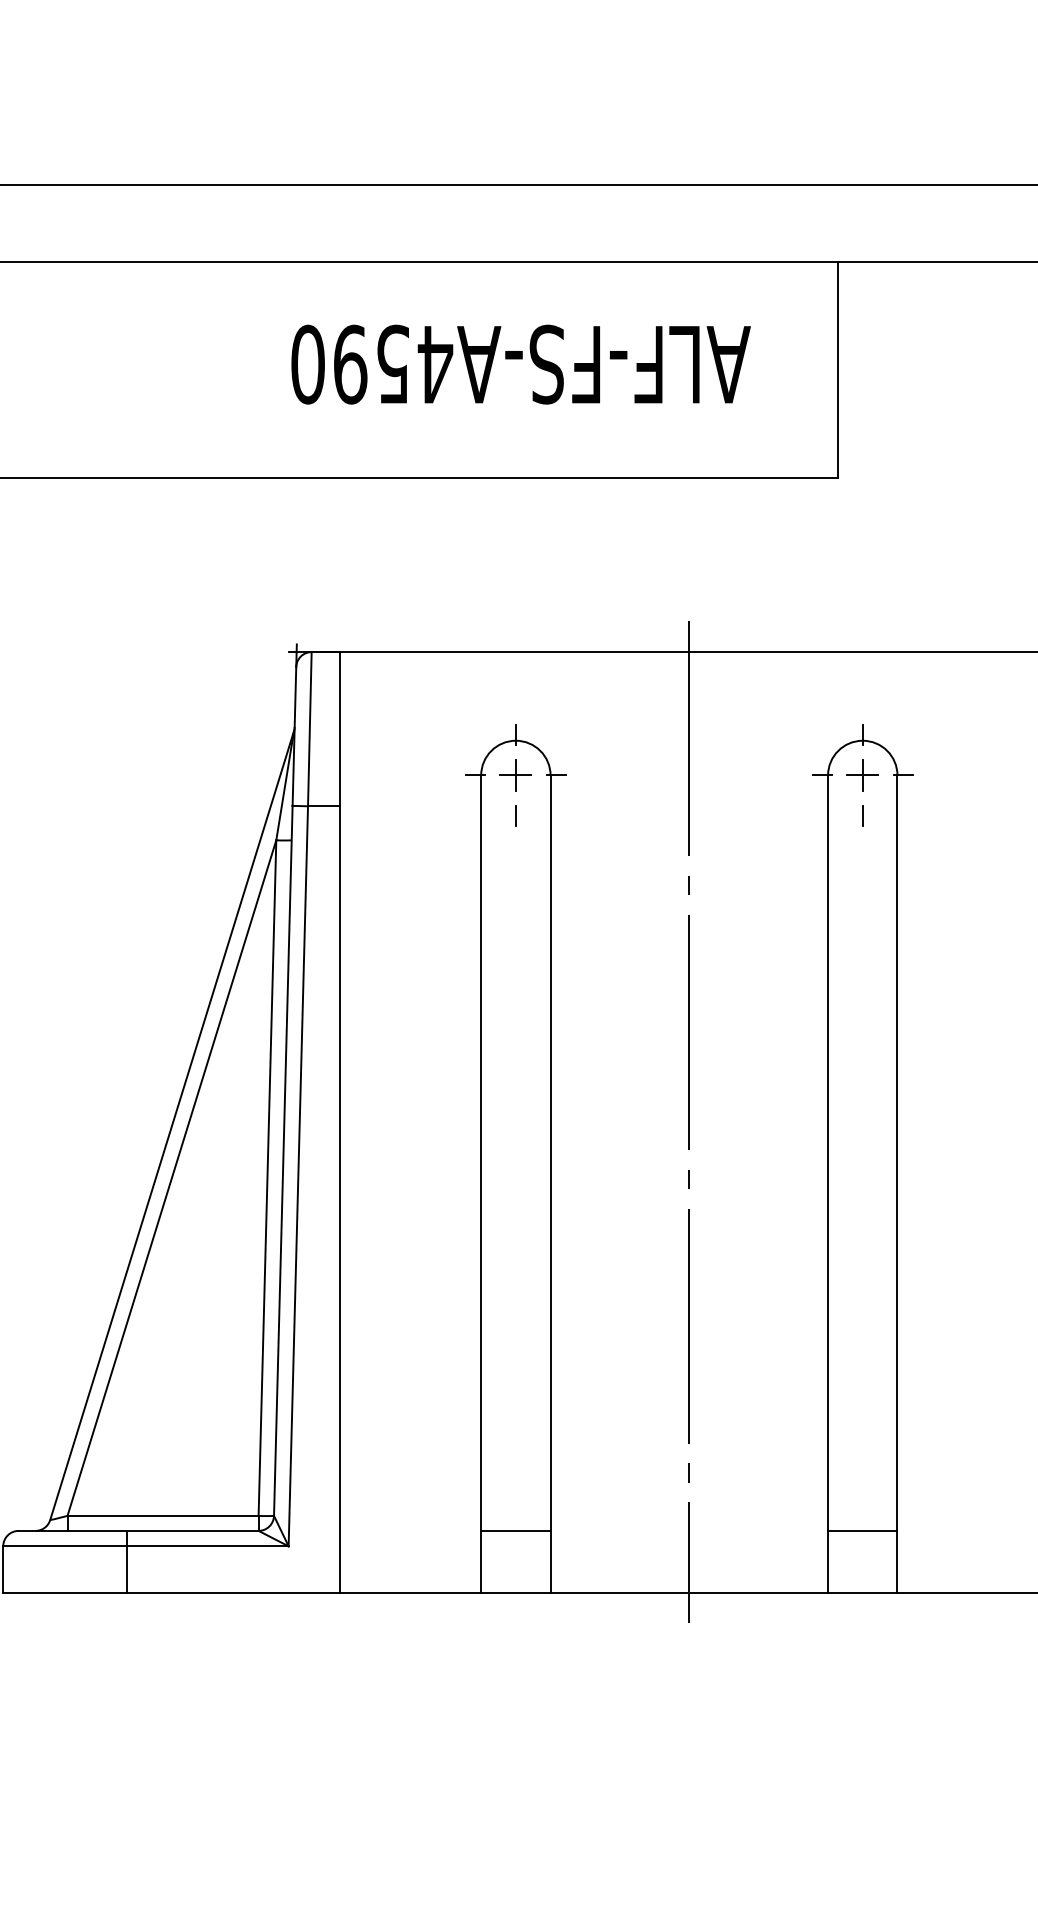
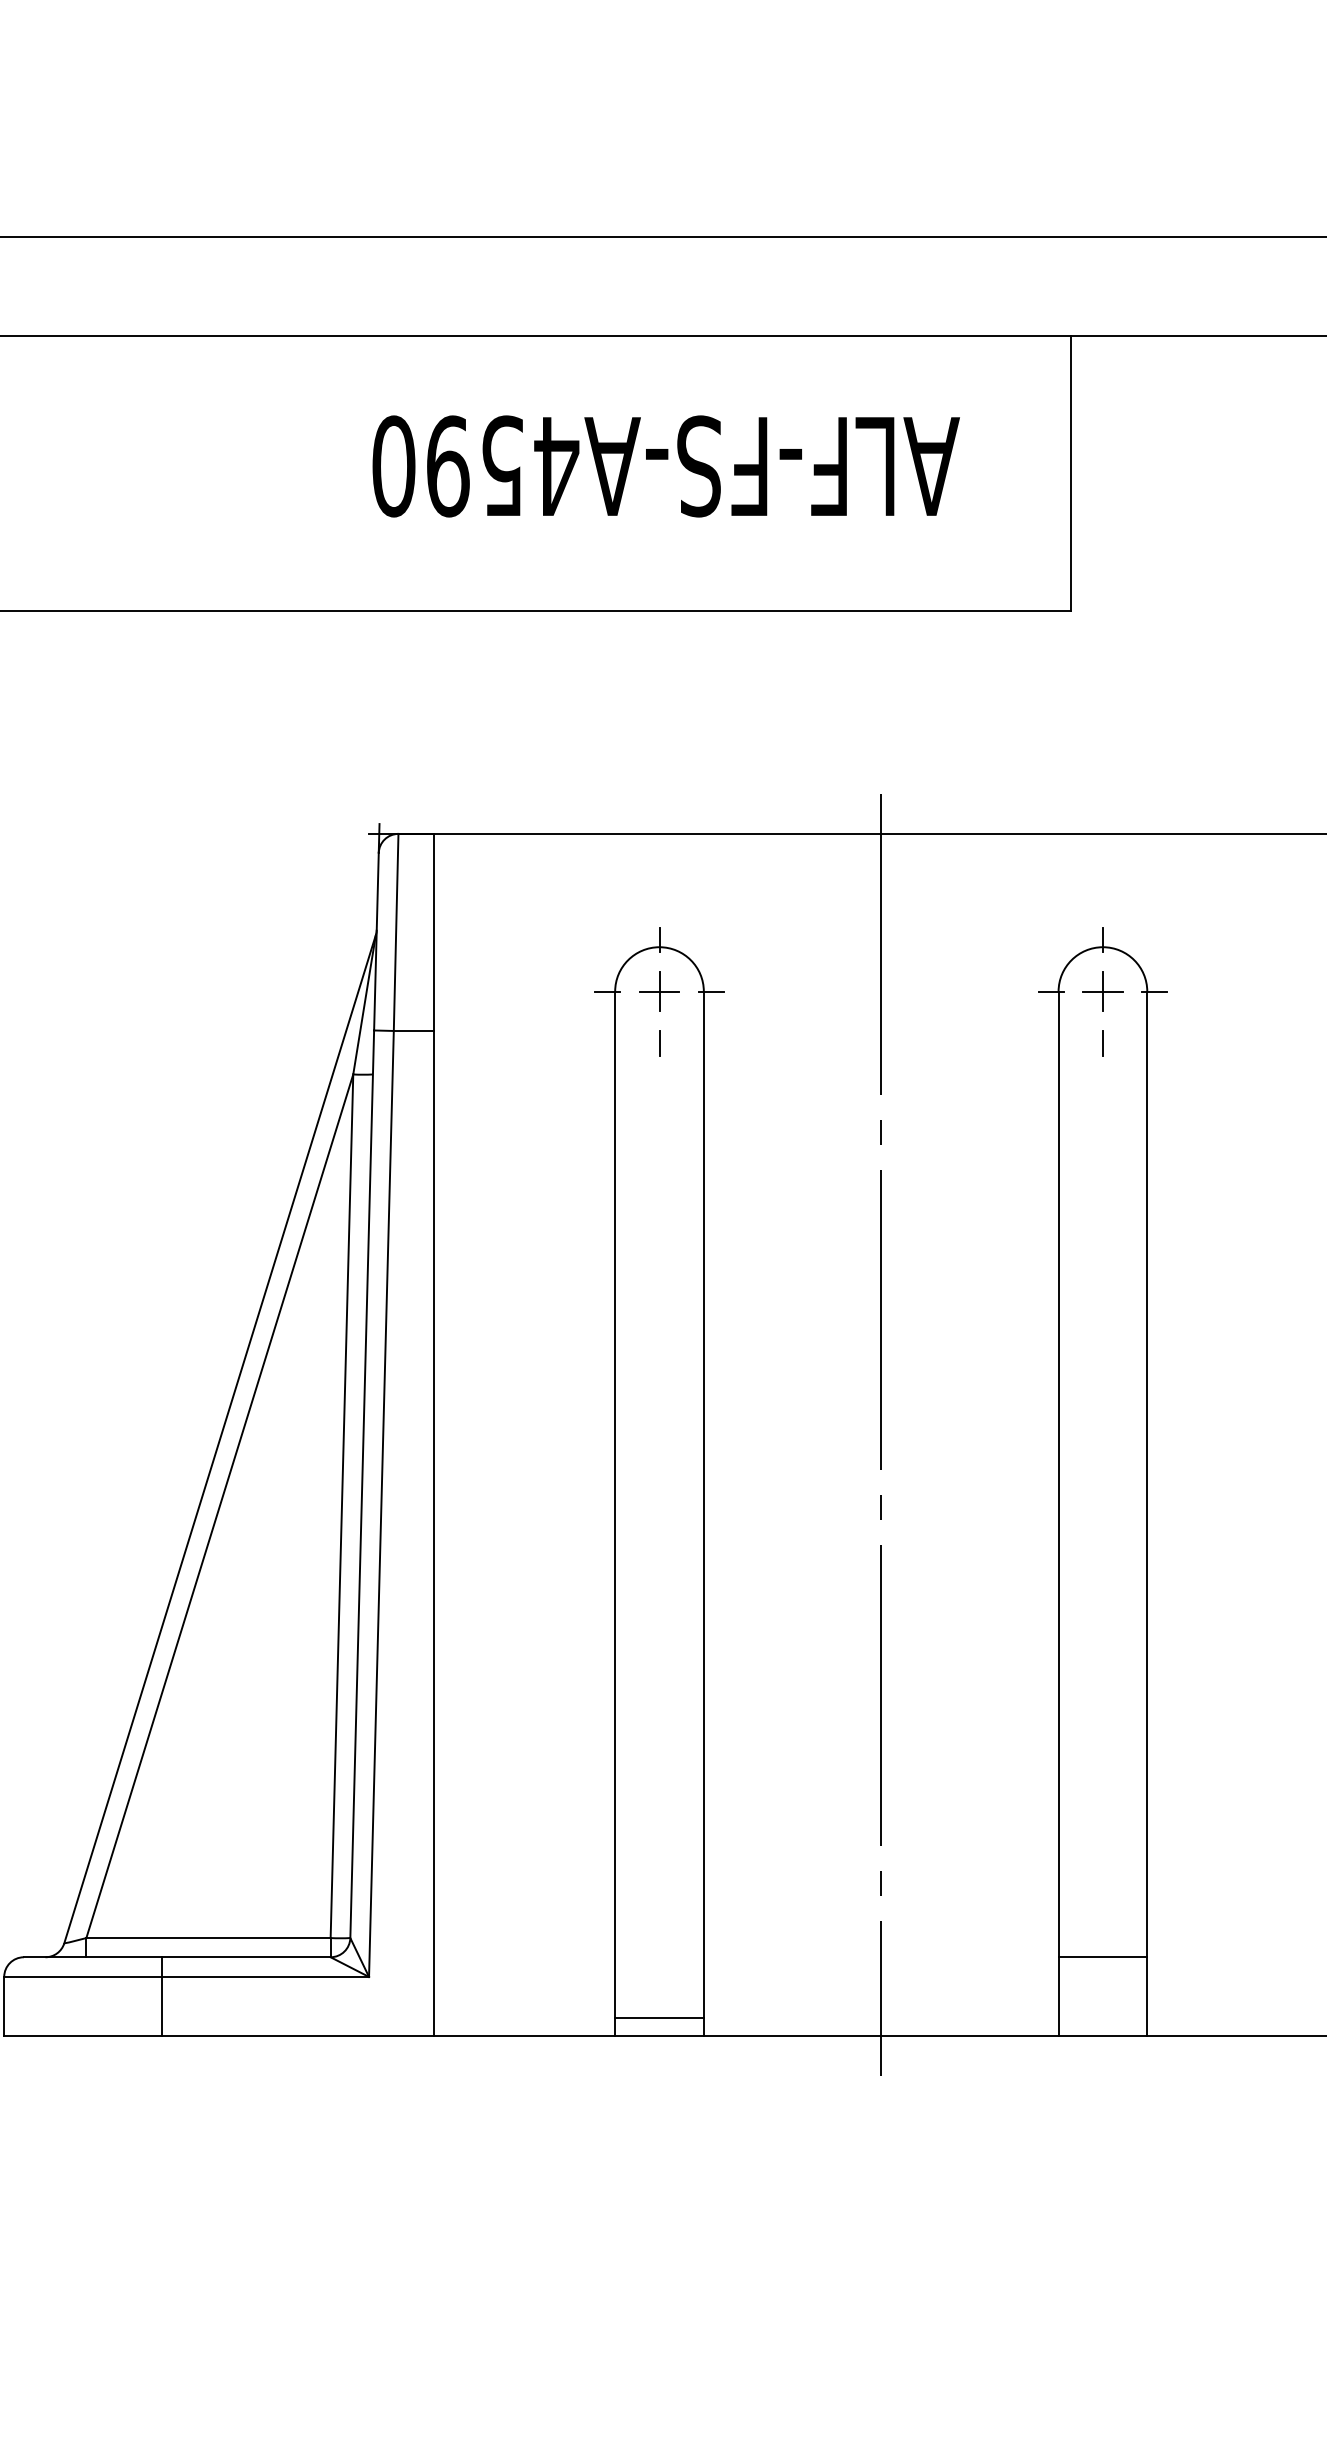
line: (515, 1531) -> (659, 2018), moved

